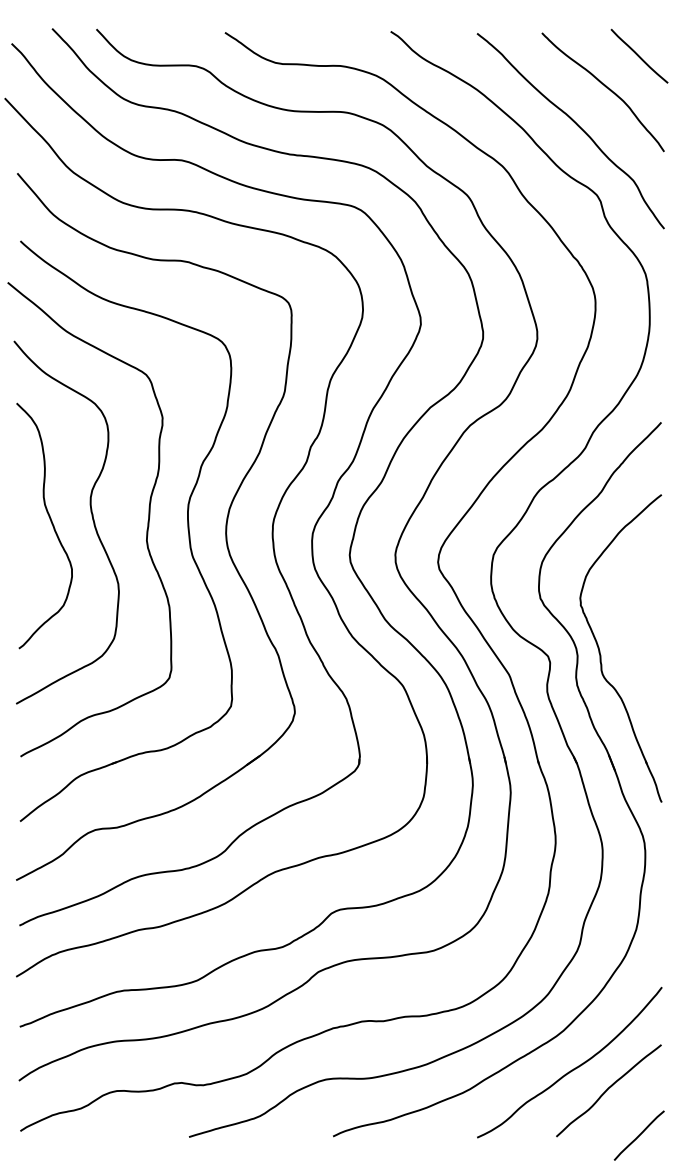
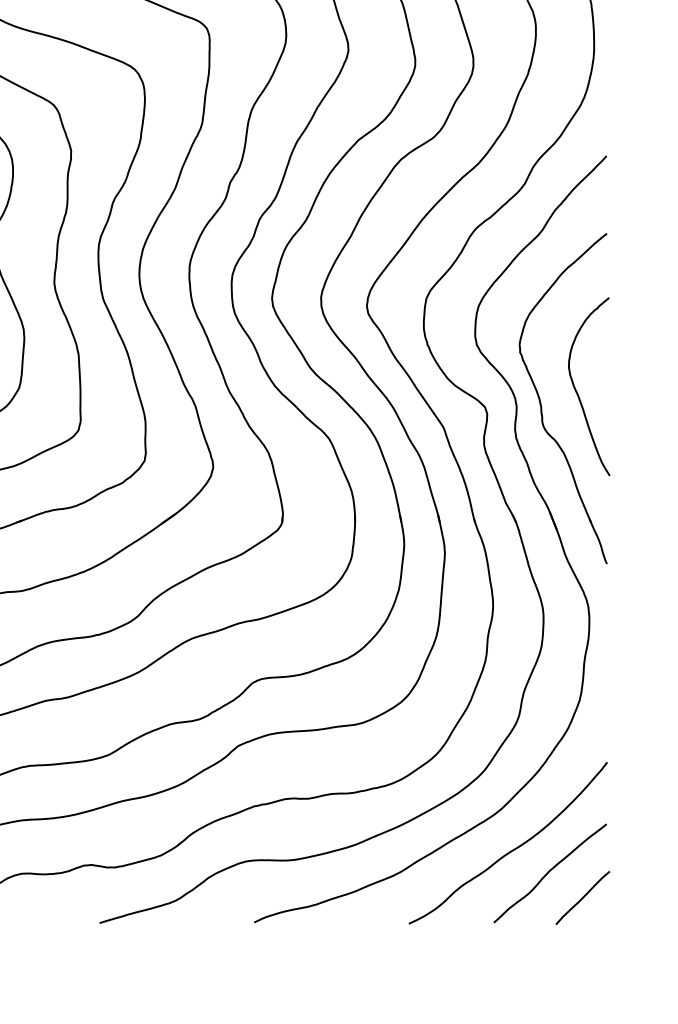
curve: (633, 639) -> (576, 389), added
line: (638, 1135) -> (582, 897), moved

